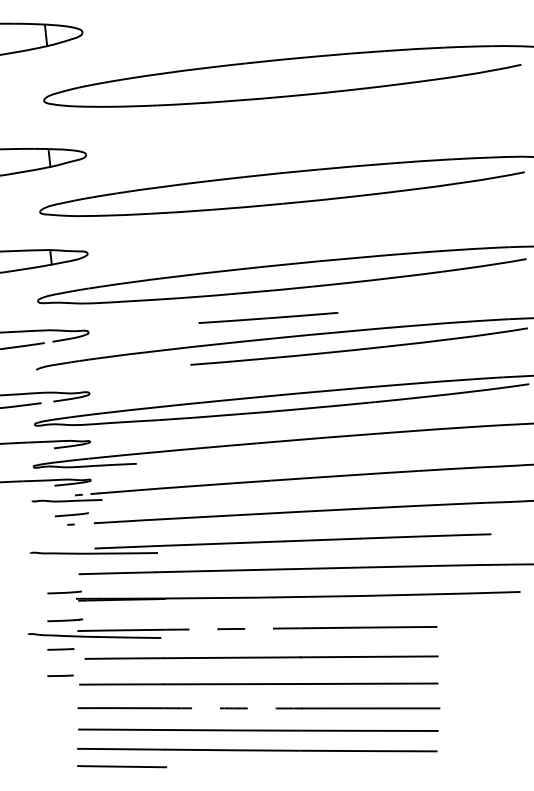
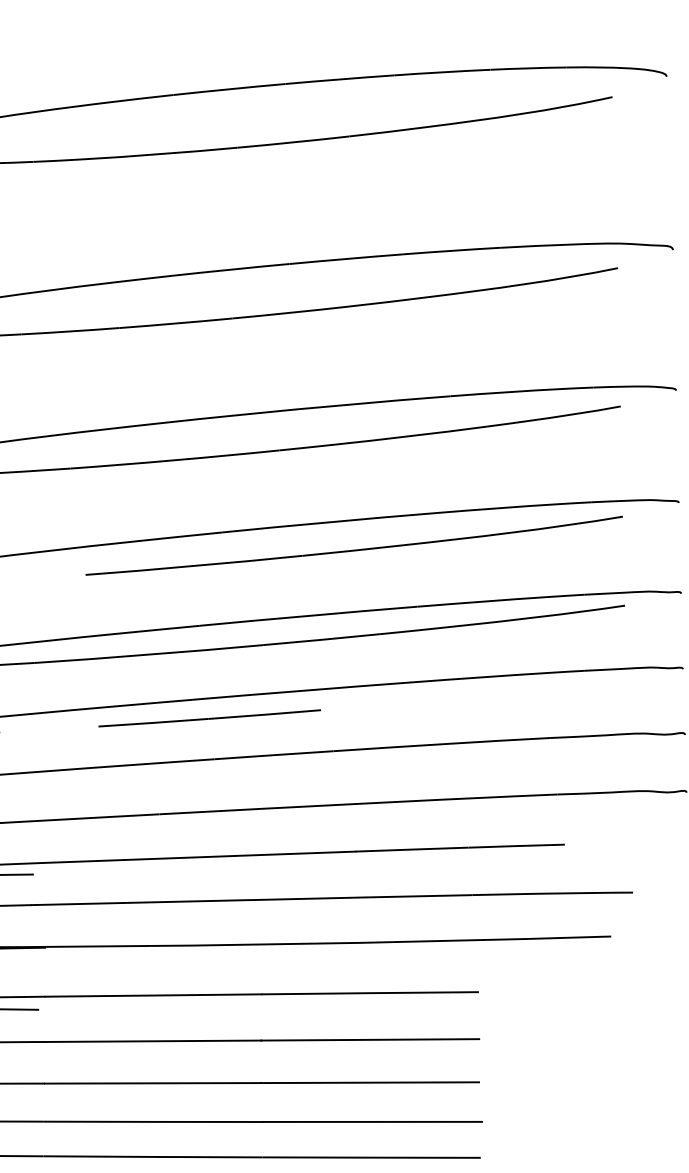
line: (268, 317) -> (209, 717), moved
line: (233, 629) -> (154, 996), dashed -> solid
arc: (233, 708) -> (154, 1122), dashed -> solid

